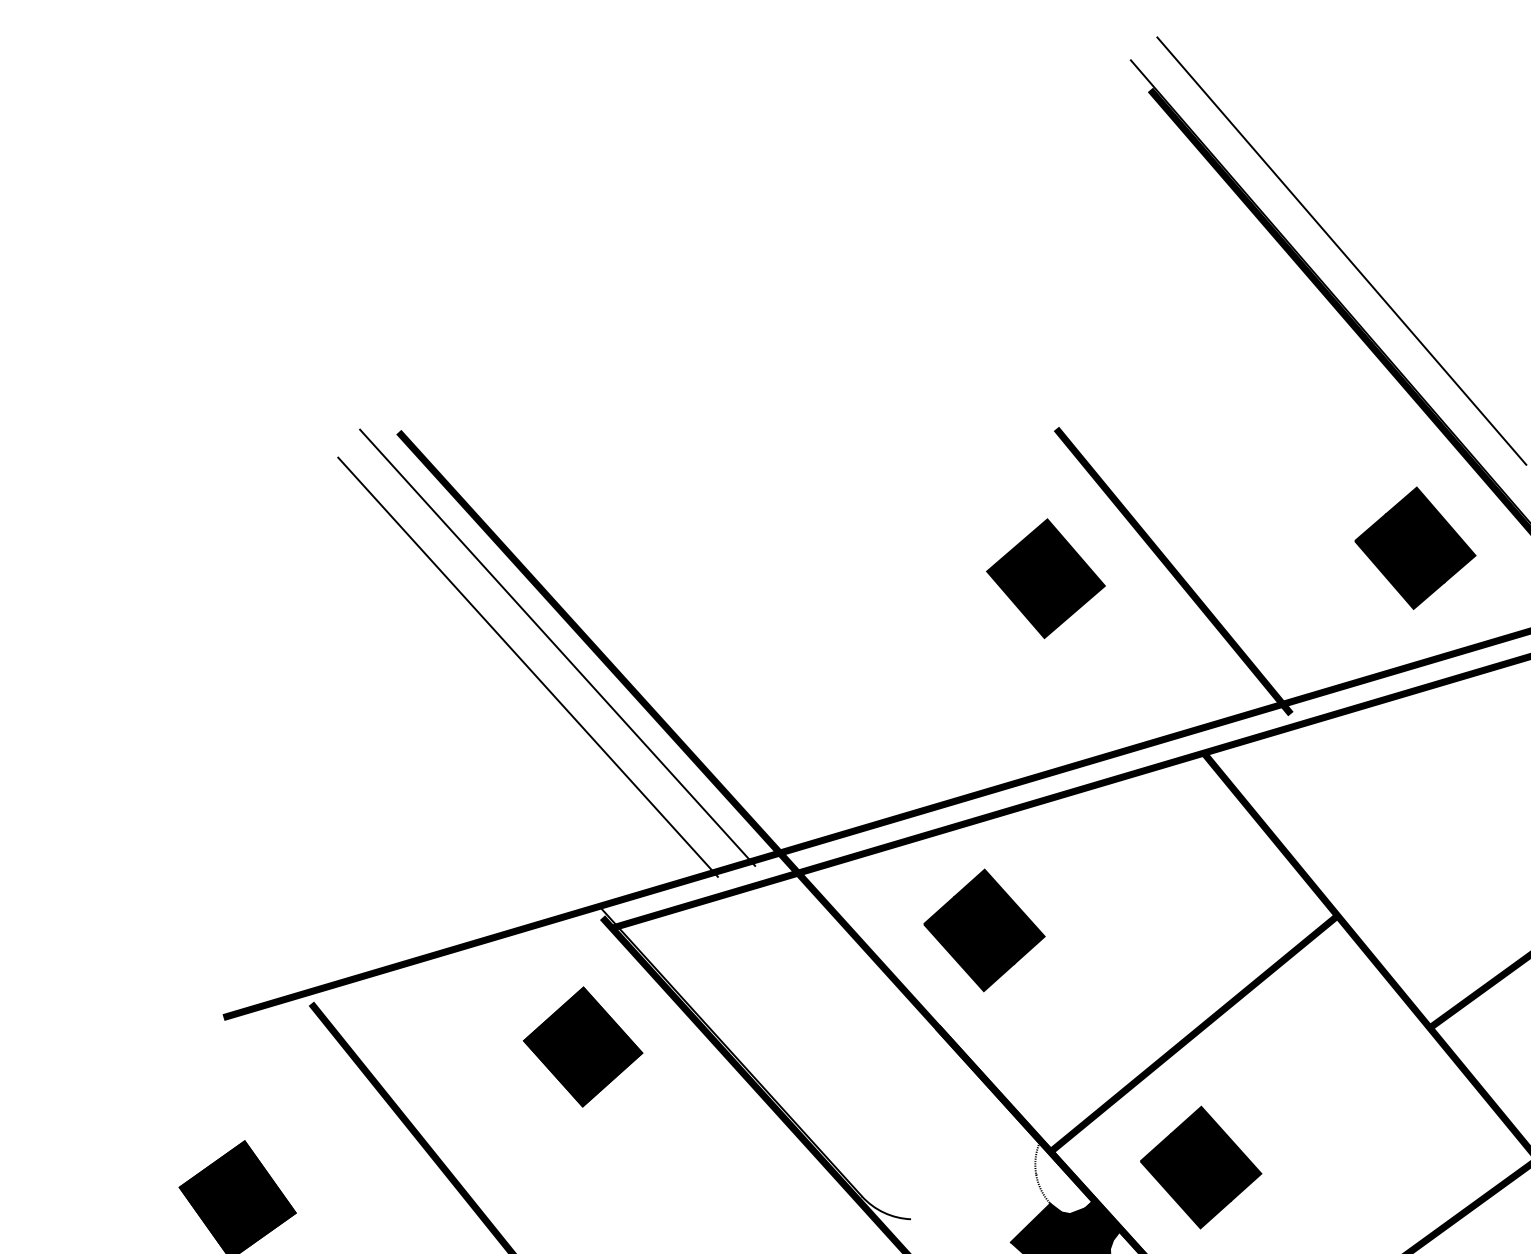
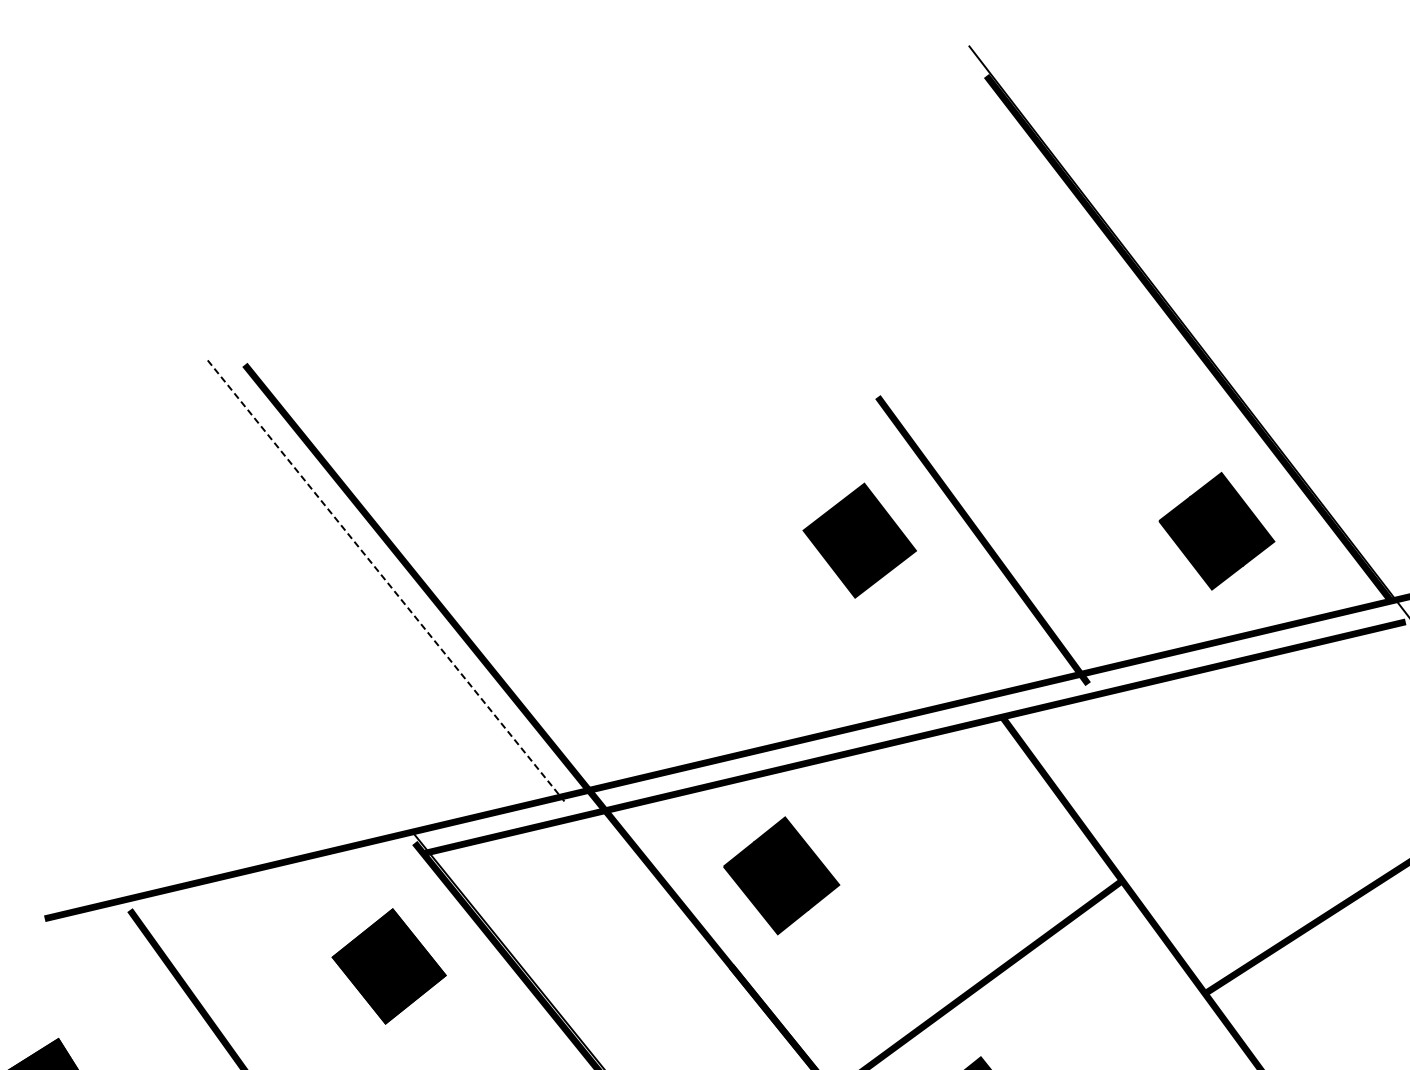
line: (1341, 250) -> (1161, 240), removed
line: (557, 648) -> (385, 581), solid -> dashed
line: (527, 666) -> (356, 597), removed

